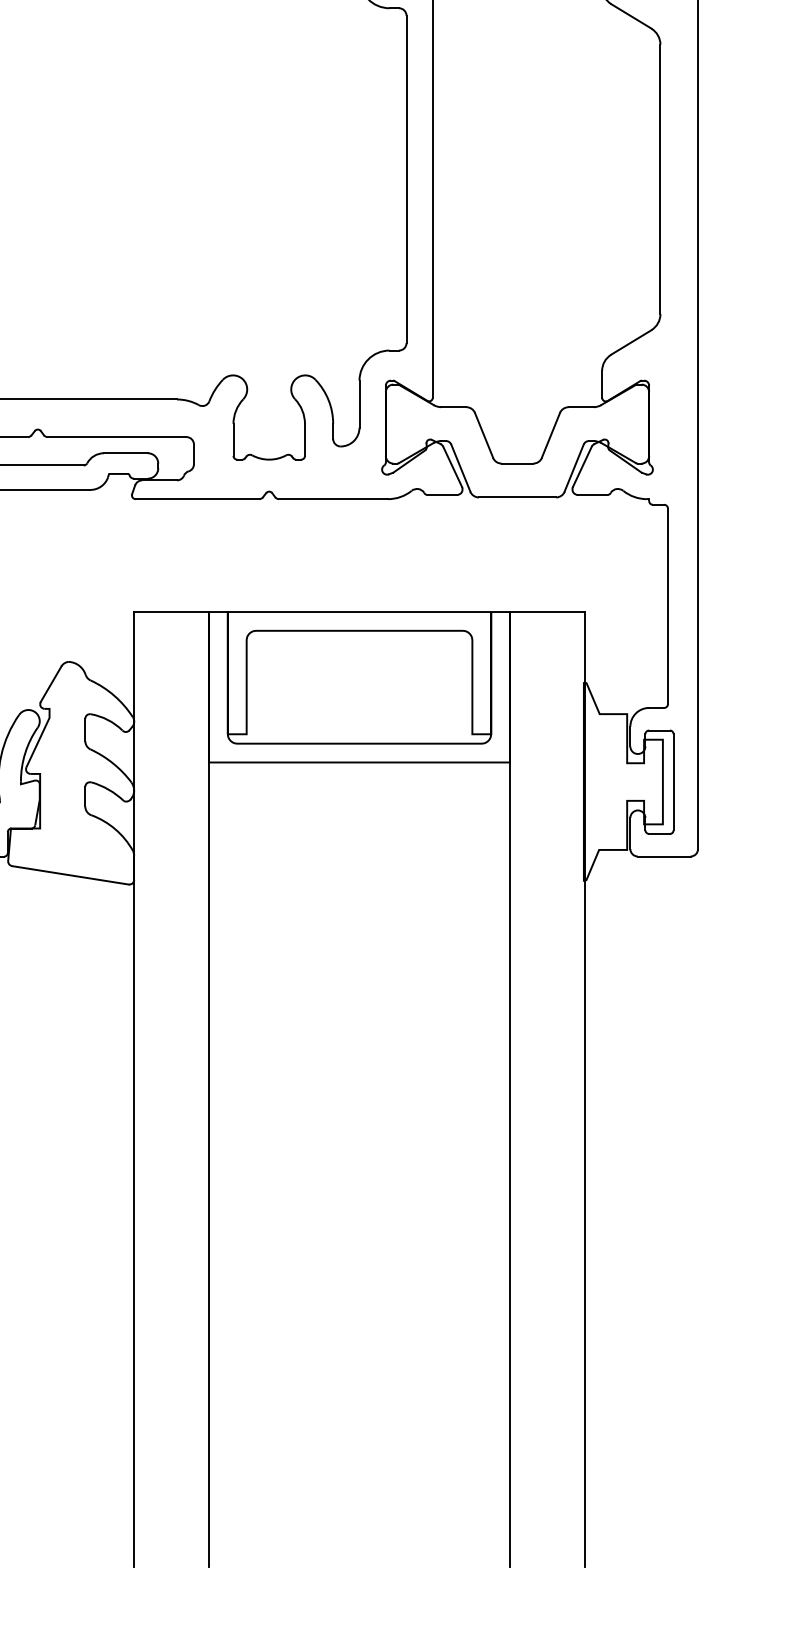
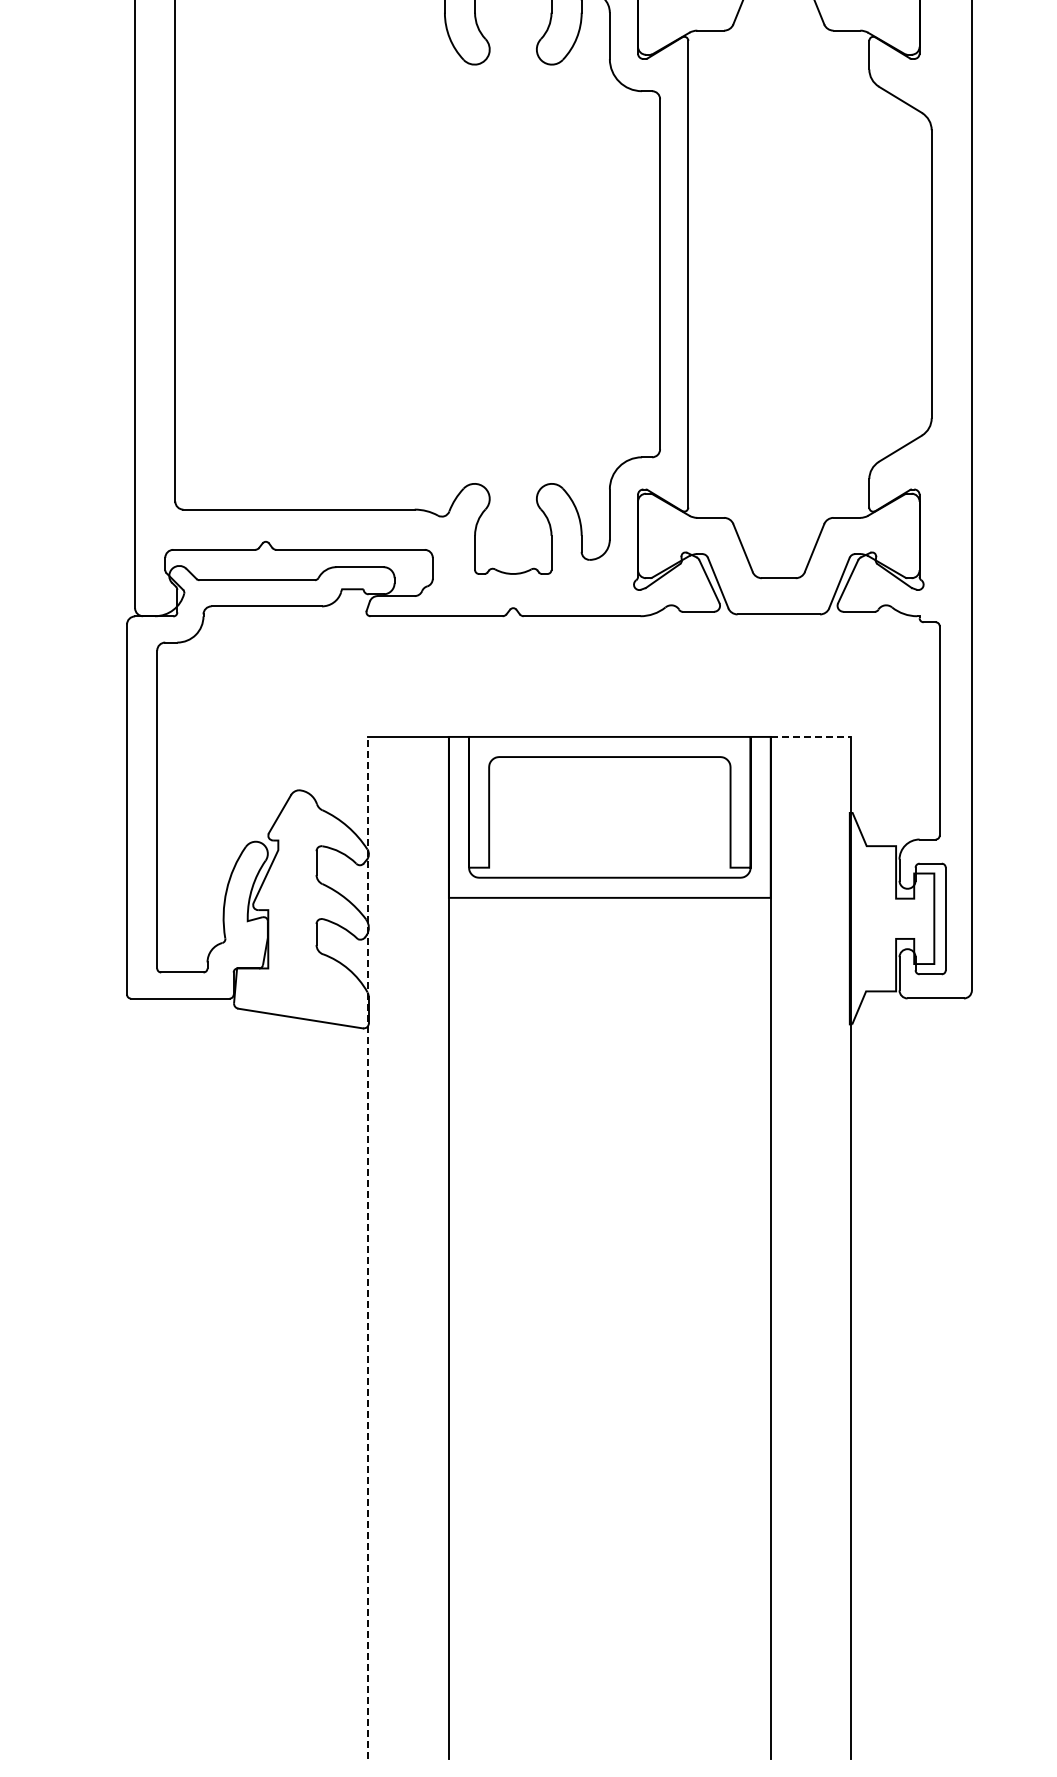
line: (548, 611) -> (811, 736), solid -> dashed
line: (133, 1089) -> (368, 1247), solid -> dashed

